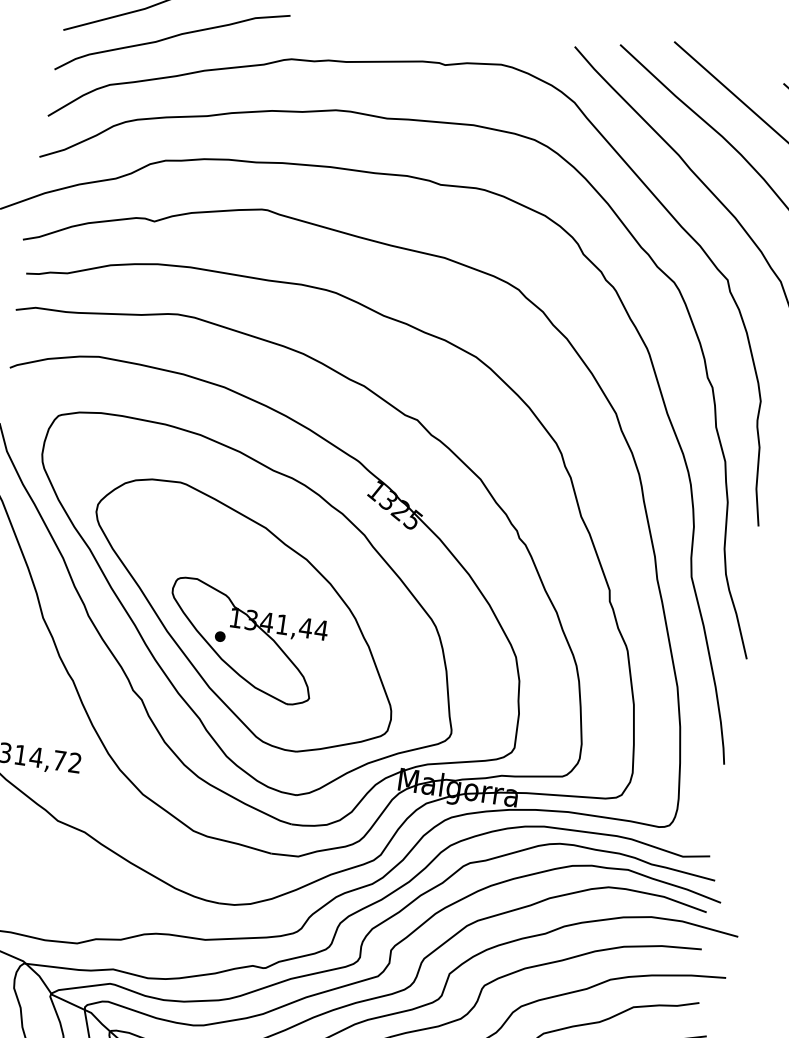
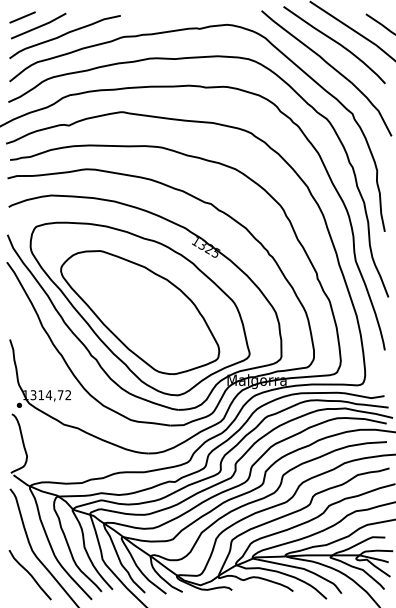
part: (244, 642) -> (142, 324), removed

